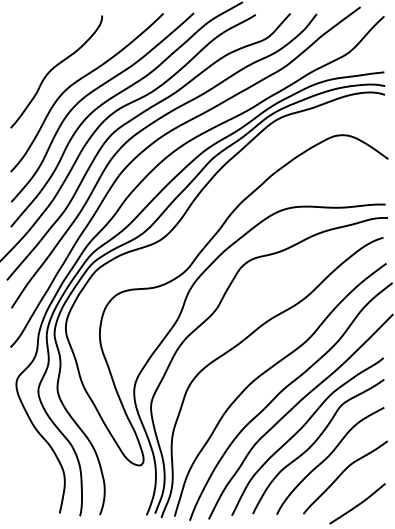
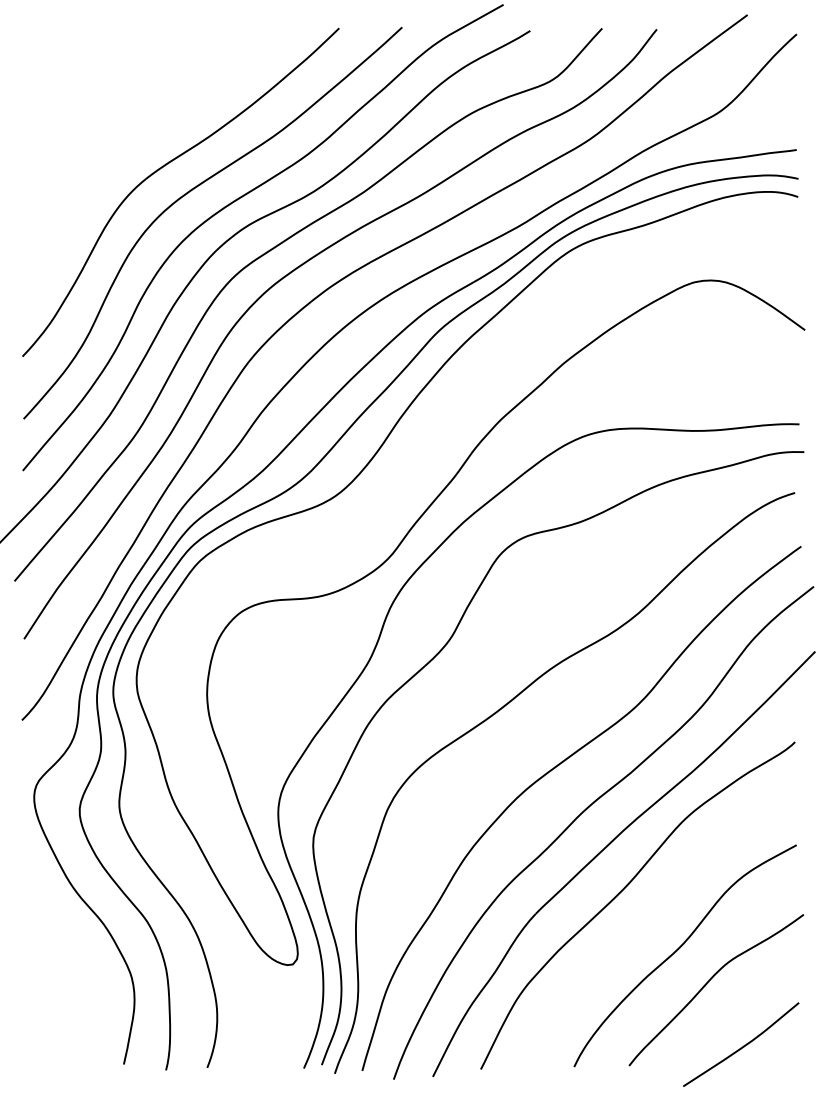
curve: (54, 68) -> (113, 142), removed
curve: (314, 444) -> (652, 921), removed

